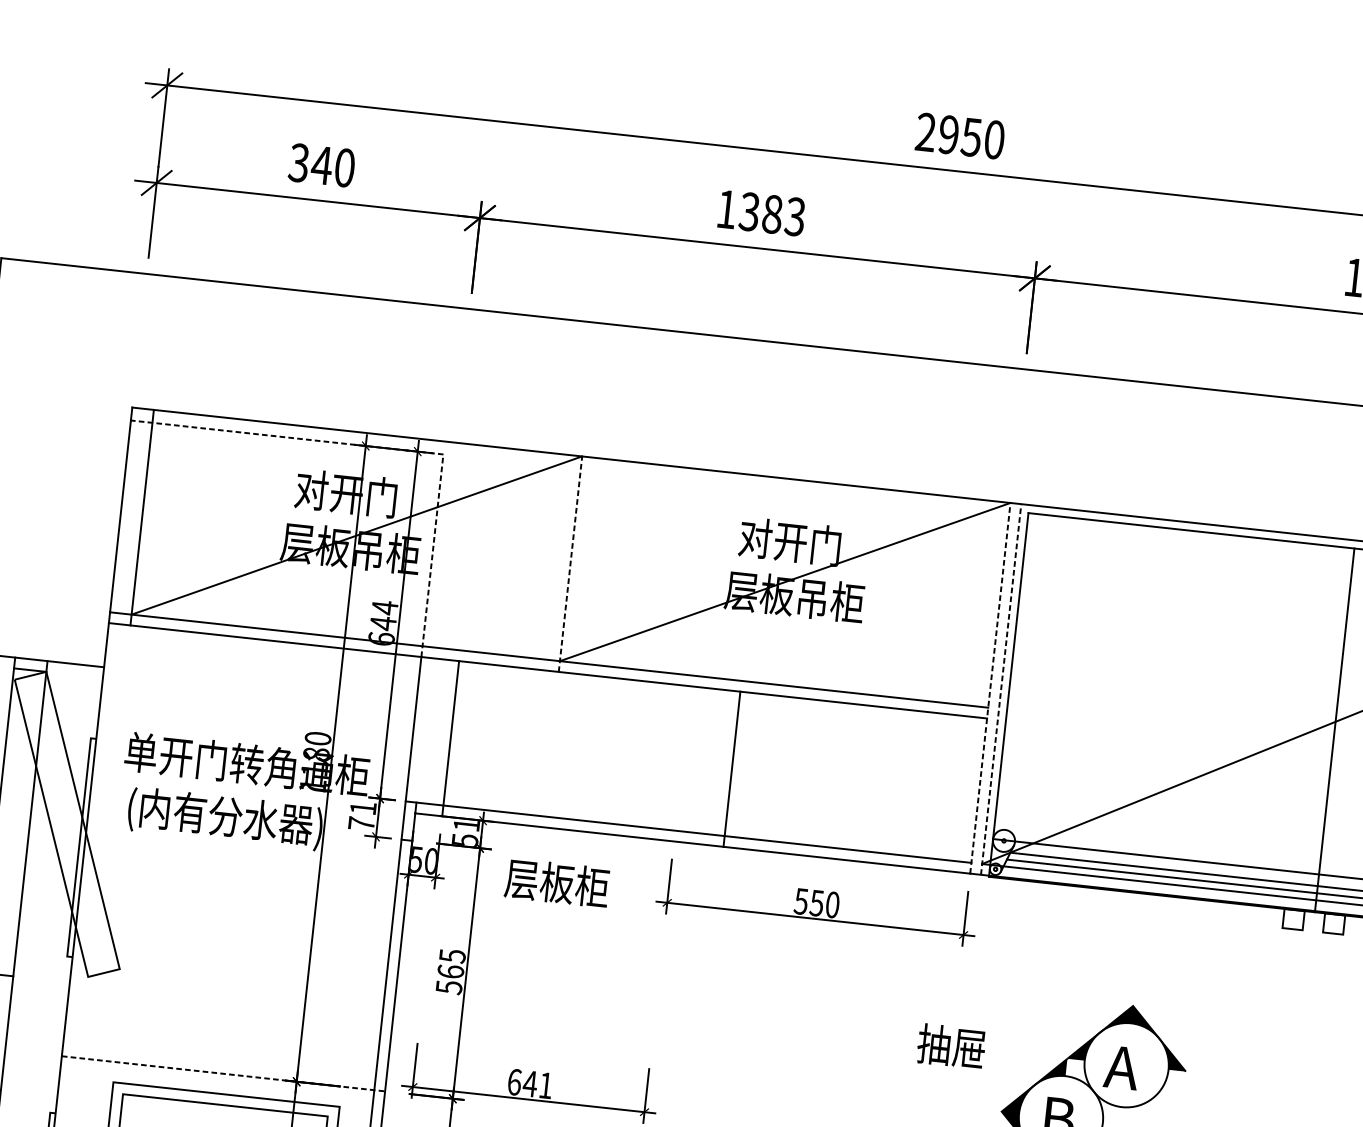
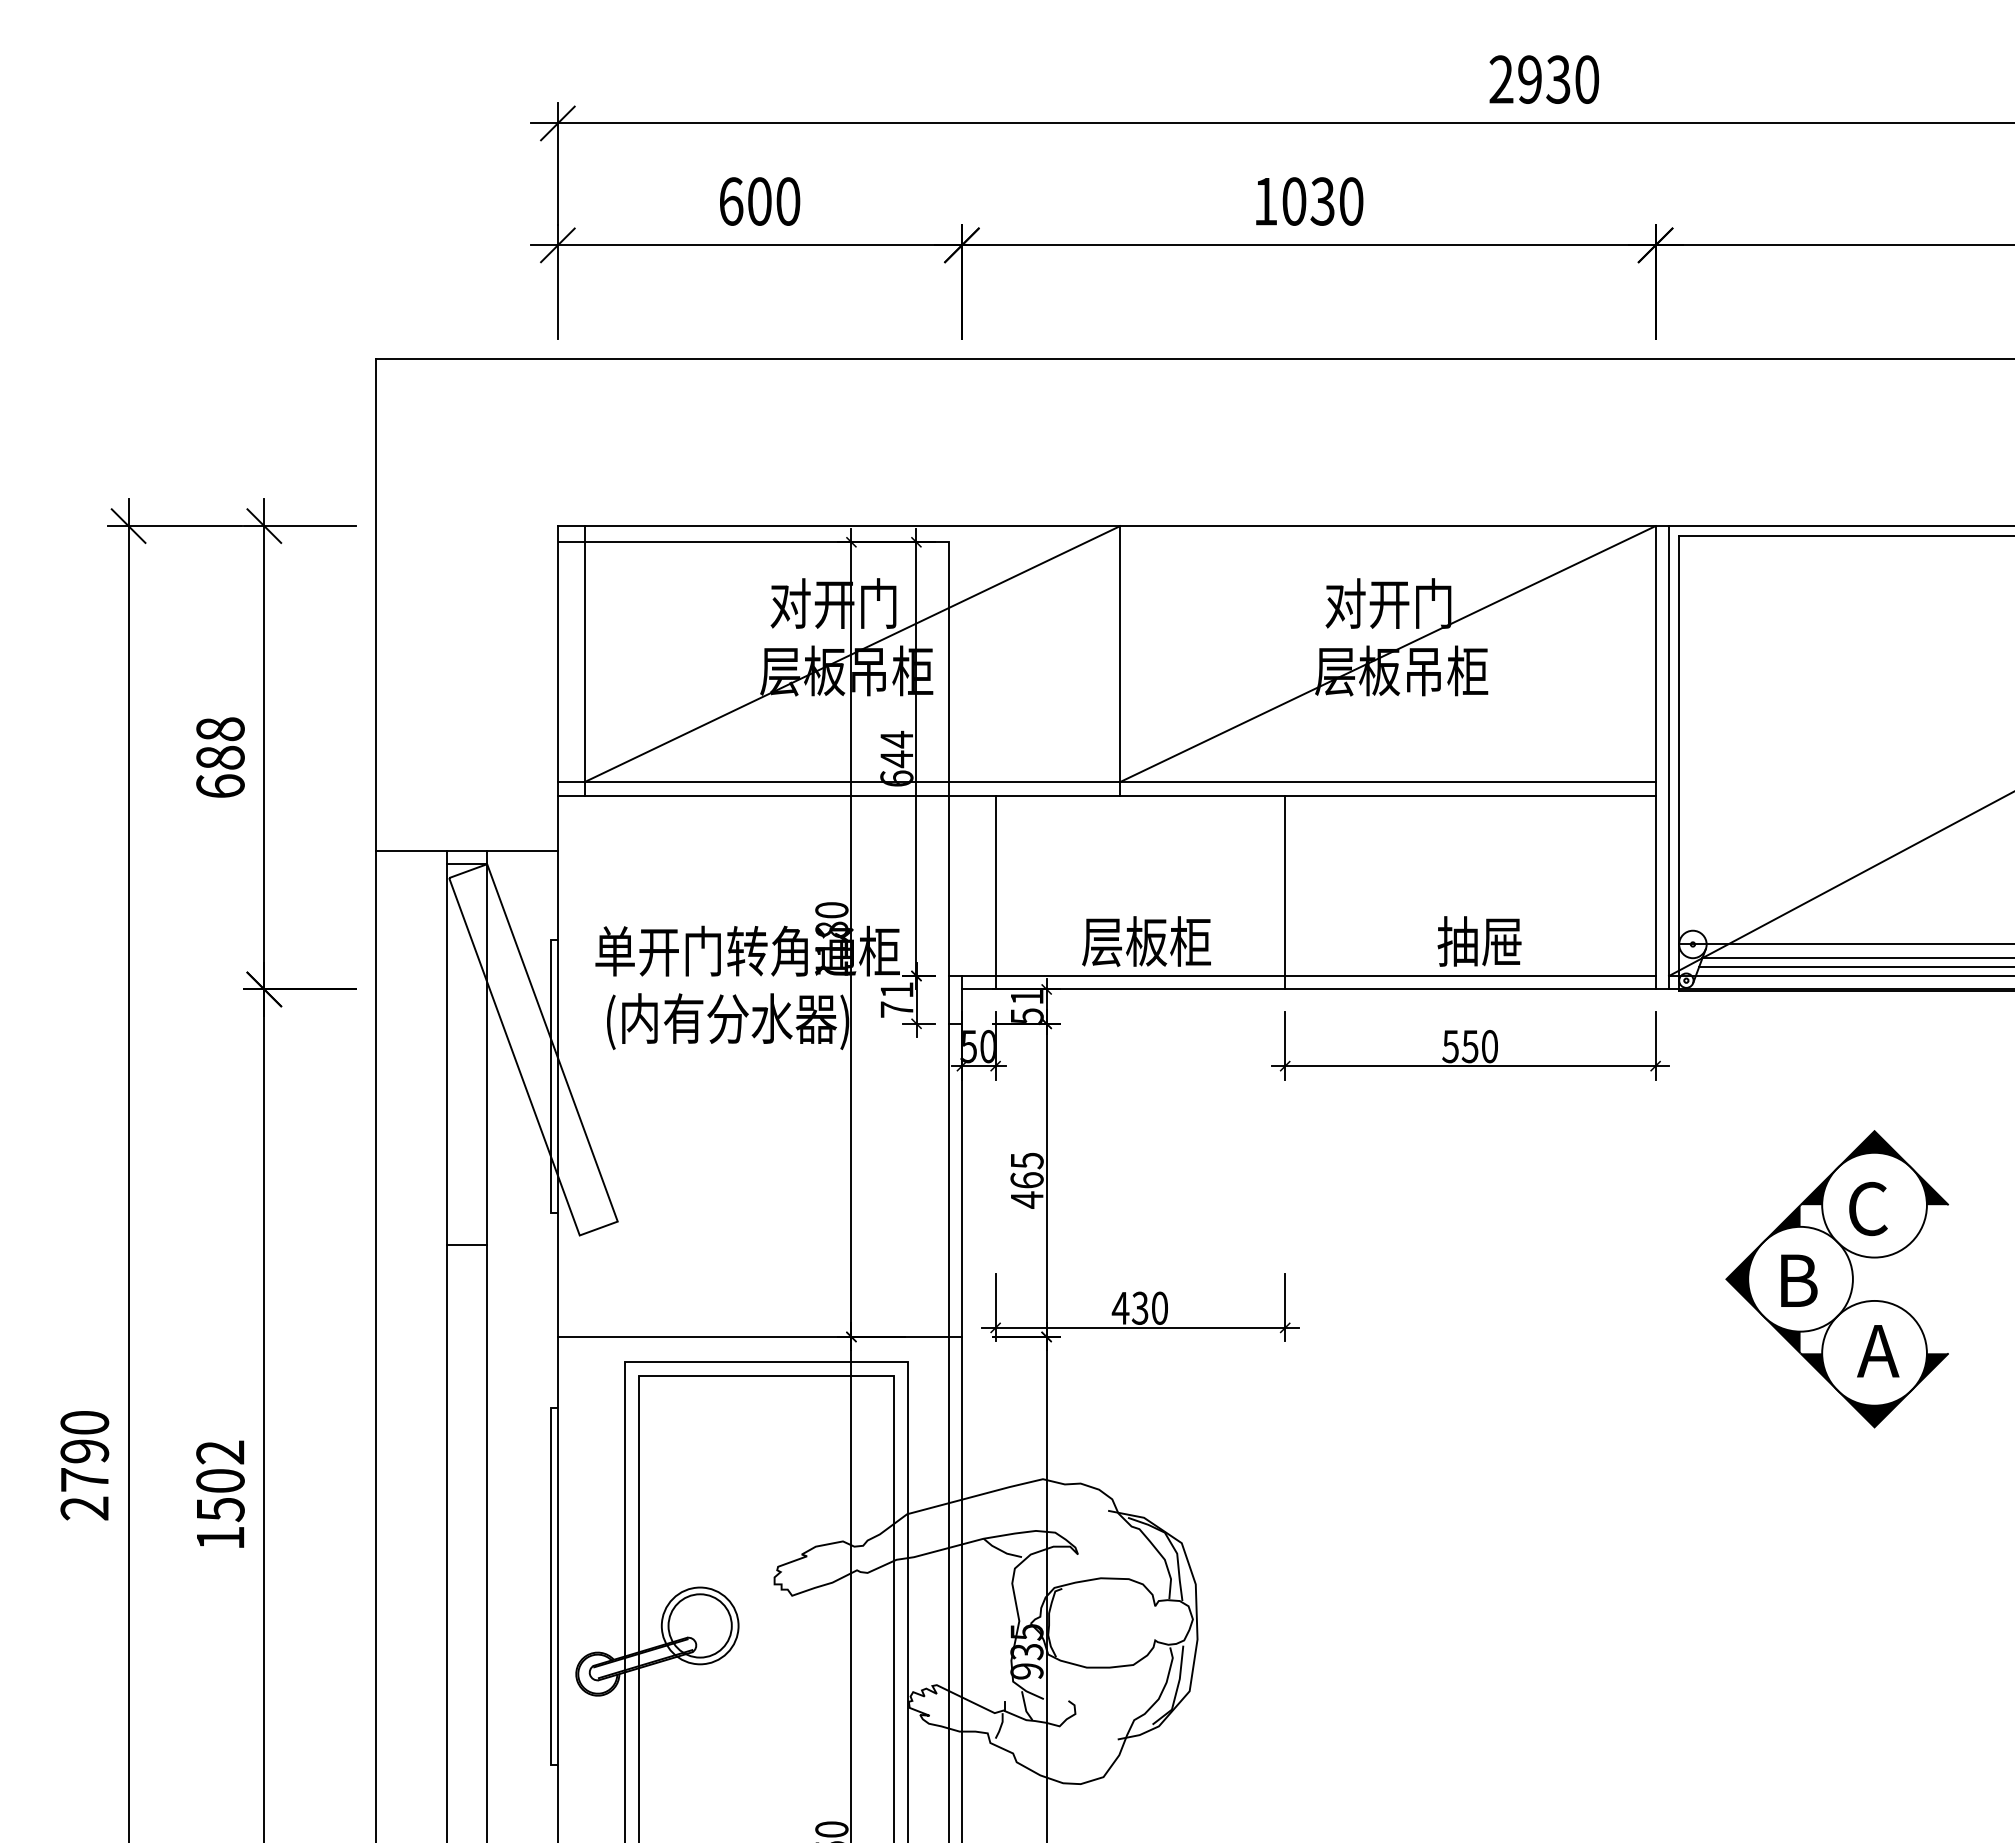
text: (971, 137) -> (1558, 79), 2950 -> 2930
text: (310, 164) -> (745, 201), 340 -> 600
text: (772, 214) -> (1322, 201), 1383 -> 1030
line: (388, 448) -> (880, 542), dashed -> solid
line: (570, 563) -> (1120, 660), dashed -> solid
line: (990, 688) -> (1655, 757), dashed -> solid
line: (1001, 689) -> (1669, 757), dashed -> solid
line: (732, 769) -> (1285, 892), moved
text: (557, 883) -> (1146, 941), moved
text: (449, 987) -> (1027, 1199), 565 -> 465
text: (951, 1046) -> (1479, 941), moved
text: (1121, 1067) -> (1868, 1208), A -> C
line: (223, 1073) -> (760, 1336), dashed -> solid
text: (529, 1083) -> (1139, 1307), 641 -> 430

